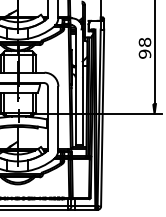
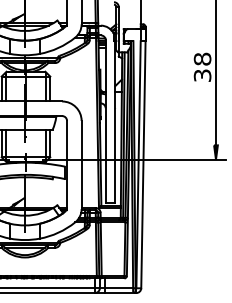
text: (144, 54) -> (202, 75), 98 -> 38

